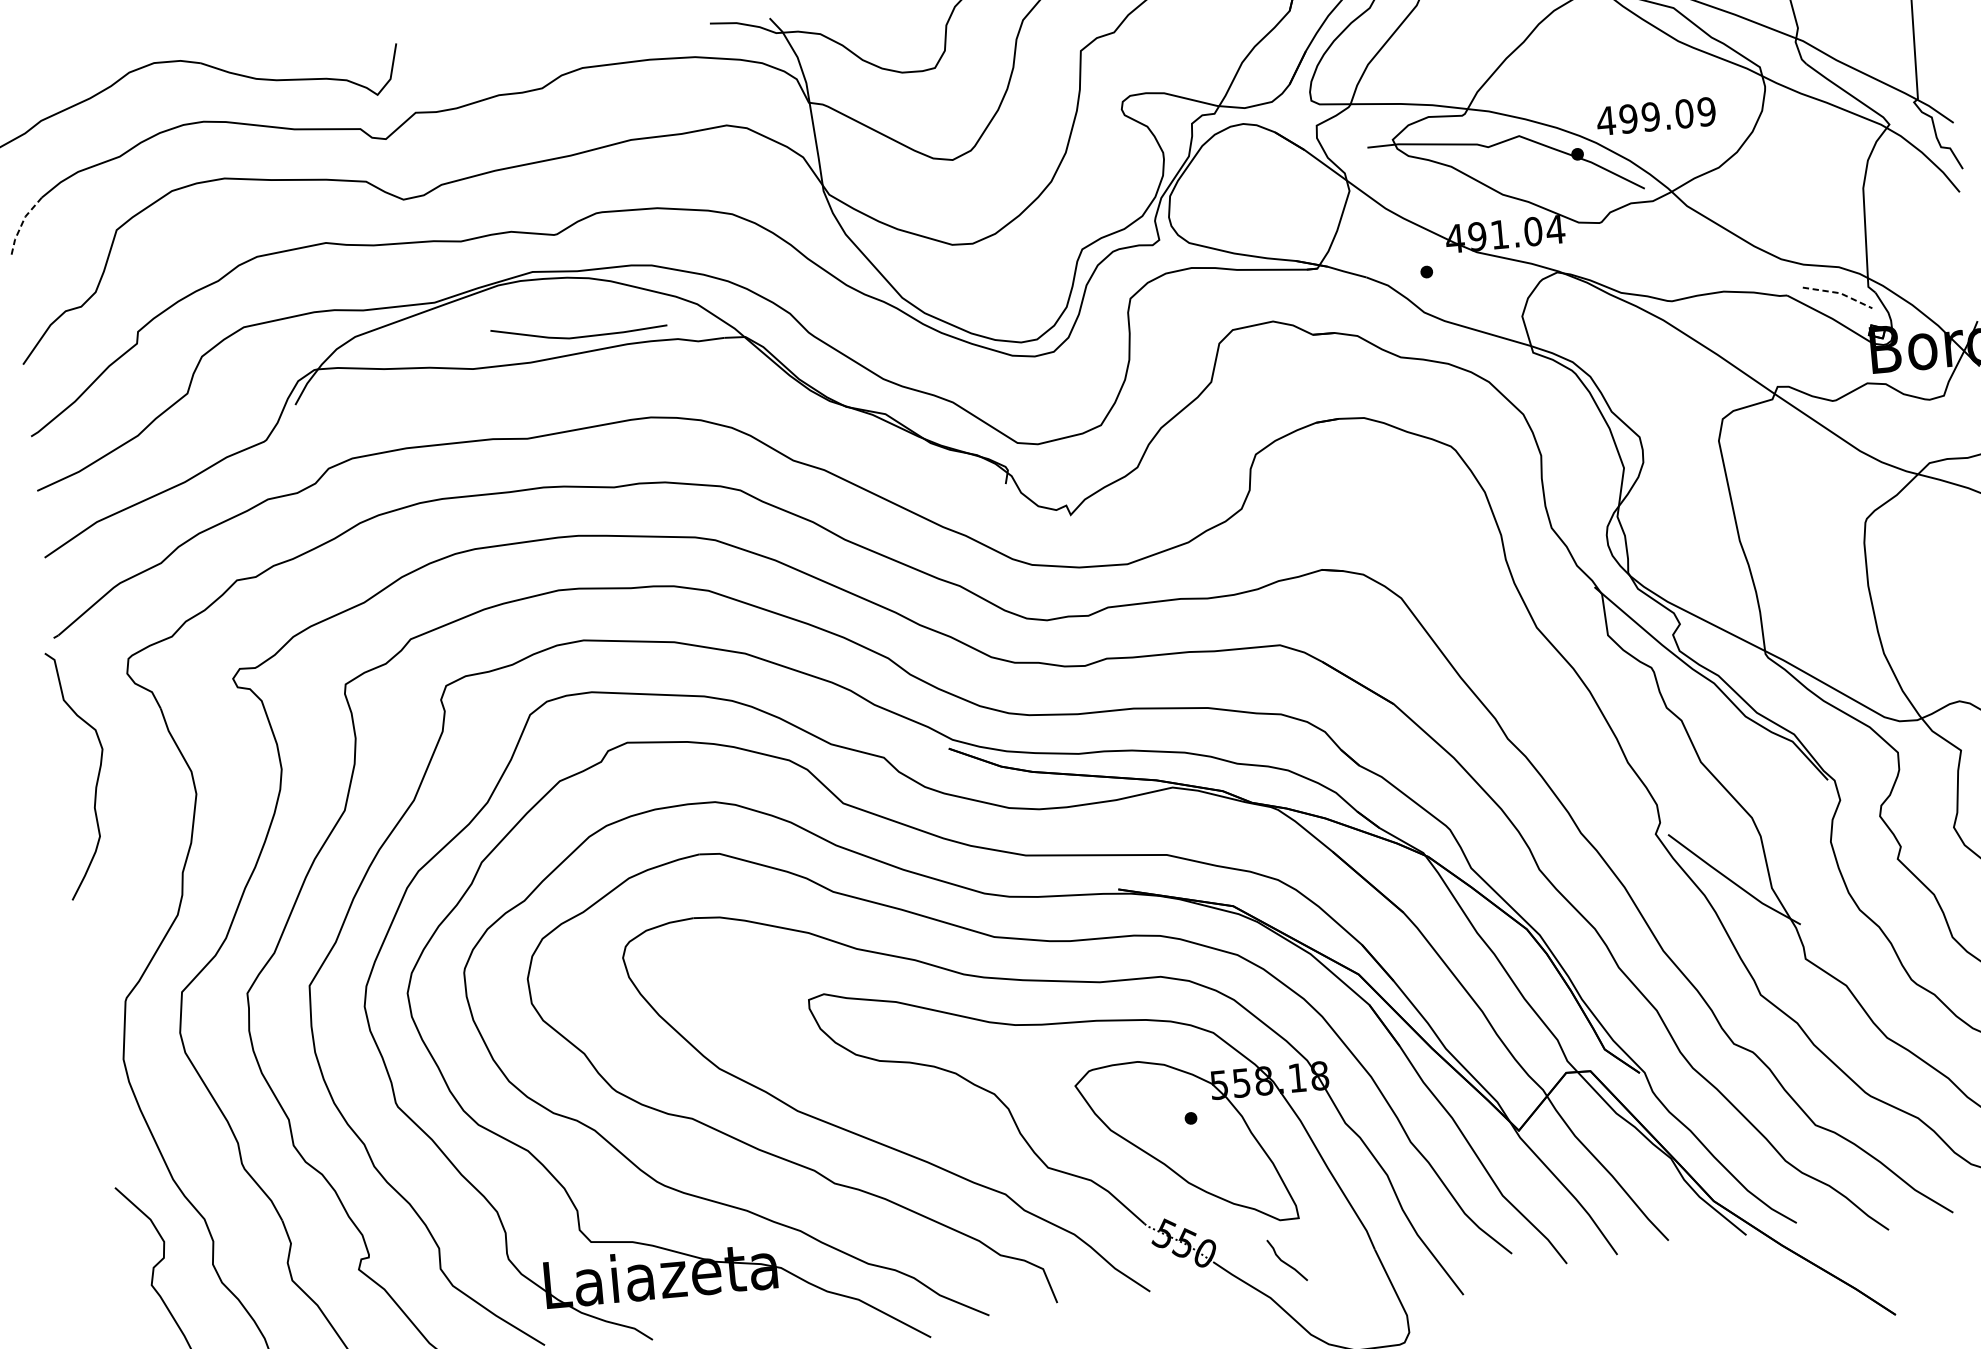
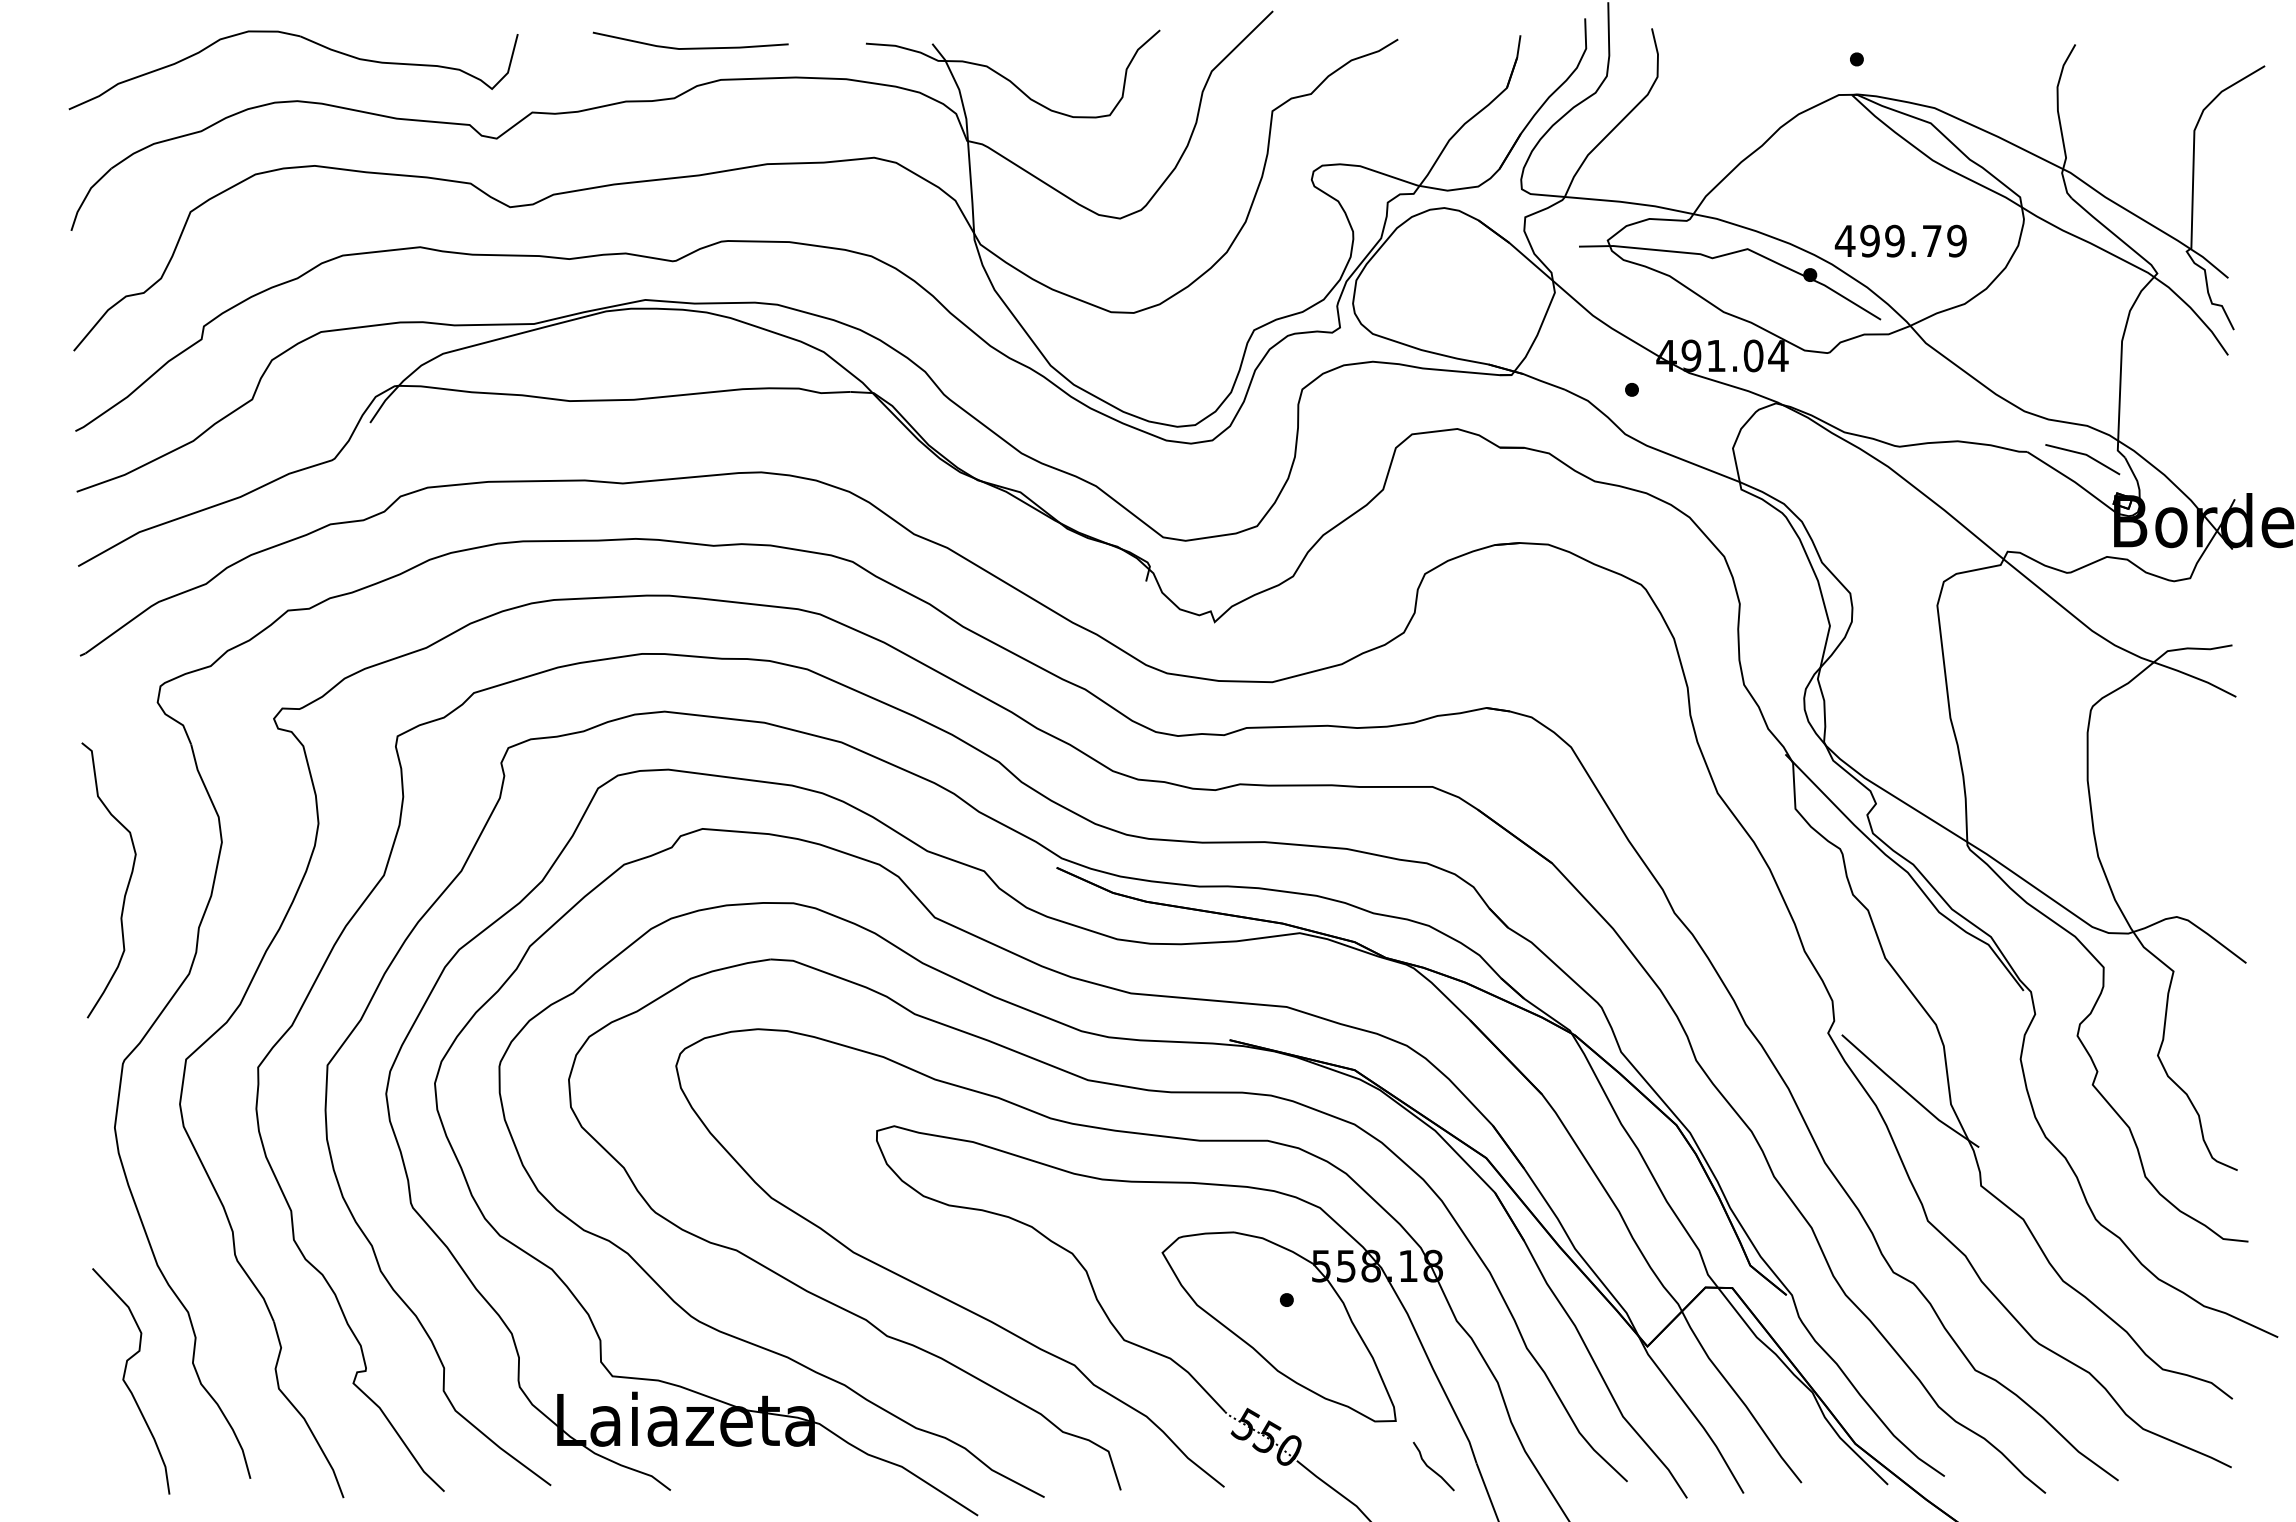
text: (1684, 113) -> (1932, 240), 499.09 -> 499.79
line: (21, 224) -> (86, 196), dashed -> solid
line: (1839, 293) -> (2085, 454), dashed -> solid
line: (579, 336) -> (690, 47), moved
curve: (97, 776) -> (127, 883), moved
curve: (1286, 1262) -> (1432, 1468), moved

